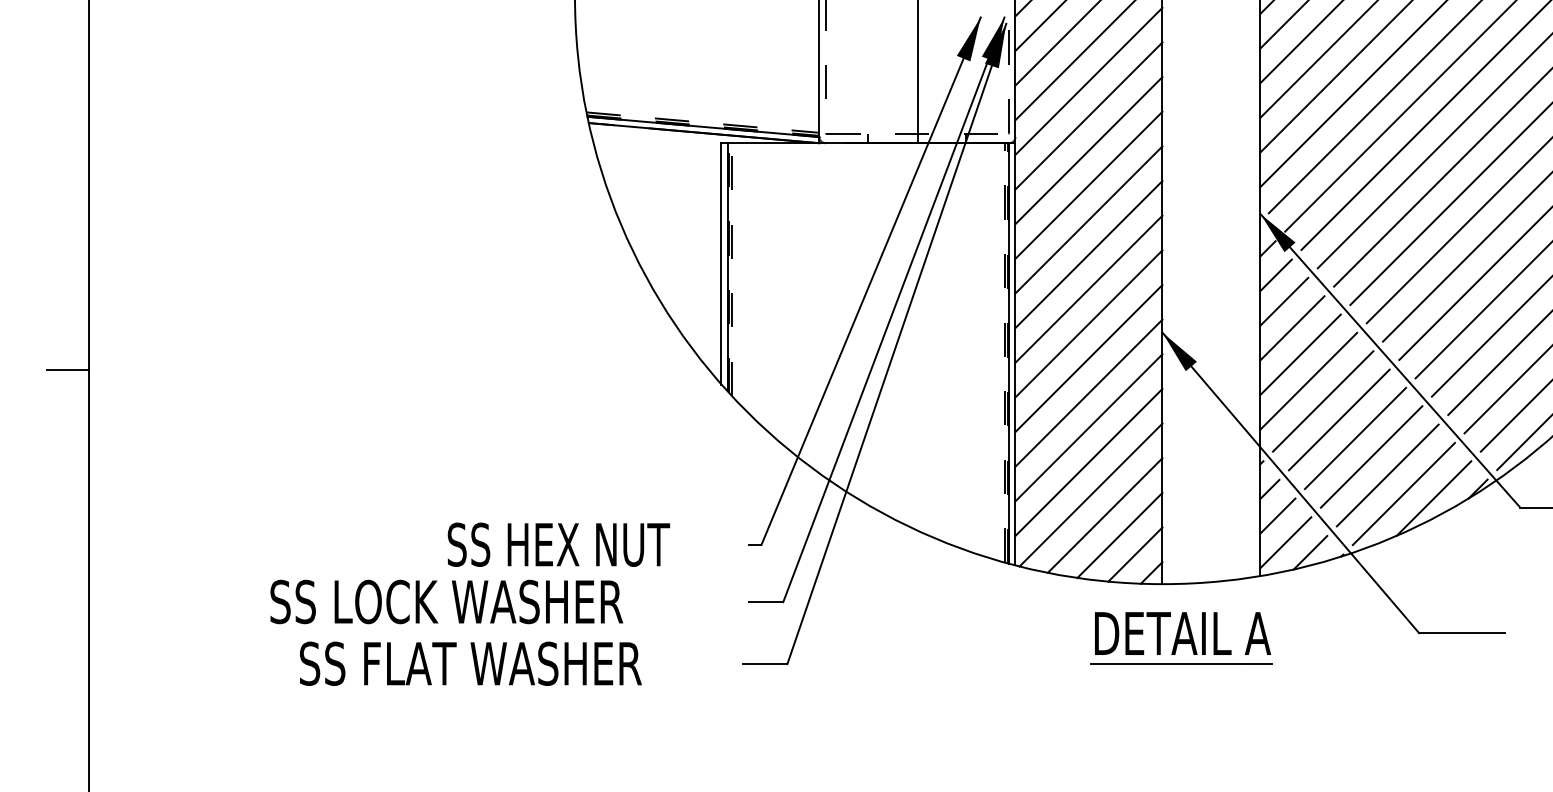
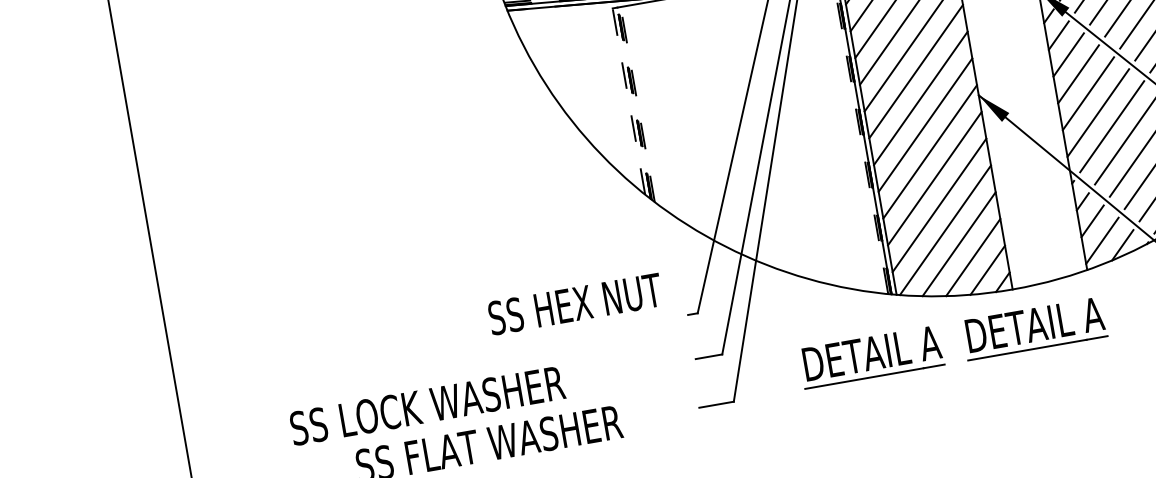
line: (721, 263) -> (628, 101), solid -> dashed
line: (727, 266) -> (633, 102), solid -> dashed
line: (67, 370) -> (138, 272), removed
text: (558, 544) -> (575, 304), moved
text: (446, 601) -> (427, 405), moved
part: (970, 638) -> (871, 357), added

